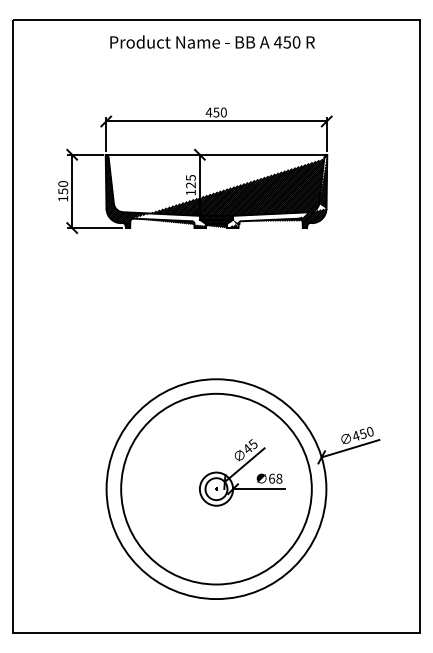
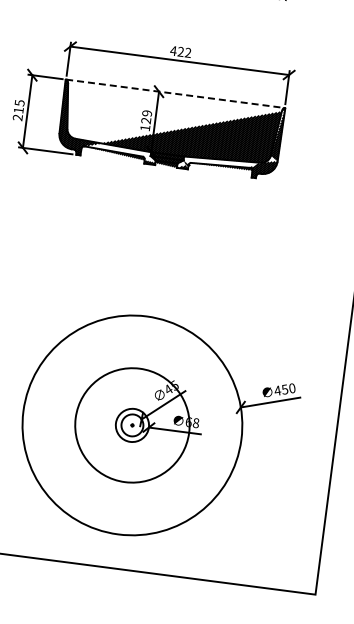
text: (219, 112) -> (183, 52), 450 -> 422
line: (216, 154) -> (175, 93), solid -> dashed
text: (190, 177) -> (146, 113), 125 -> 129
text: (63, 191) -> (19, 110), 150 -> 215
circle: (216, 488) -> (132, 424), size x0.6

